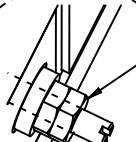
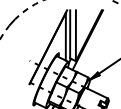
line: (98, 48) -> (97, 42), removed

